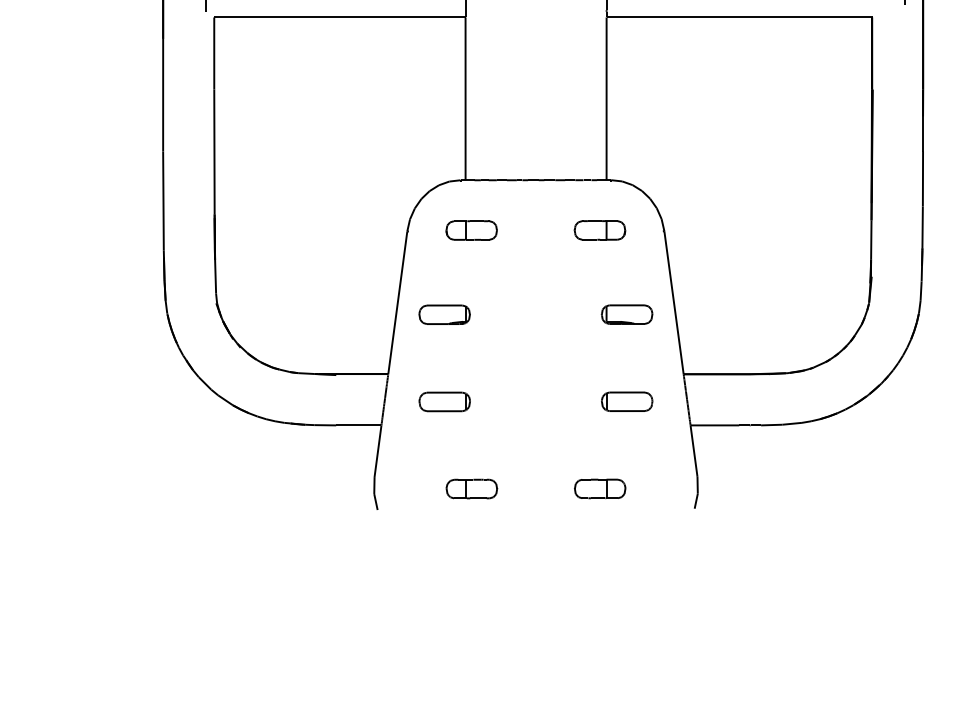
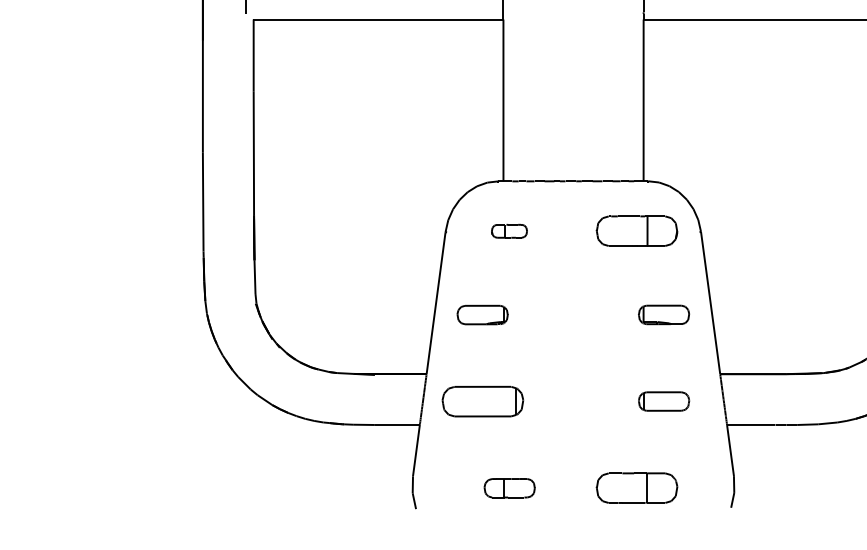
part: (471, 230) -> (509, 231), size x0.7
part: (599, 230) -> (636, 231), size x1.6
part: (444, 401) -> (482, 401), size x1.6
part: (600, 488) -> (637, 487), size x1.6

